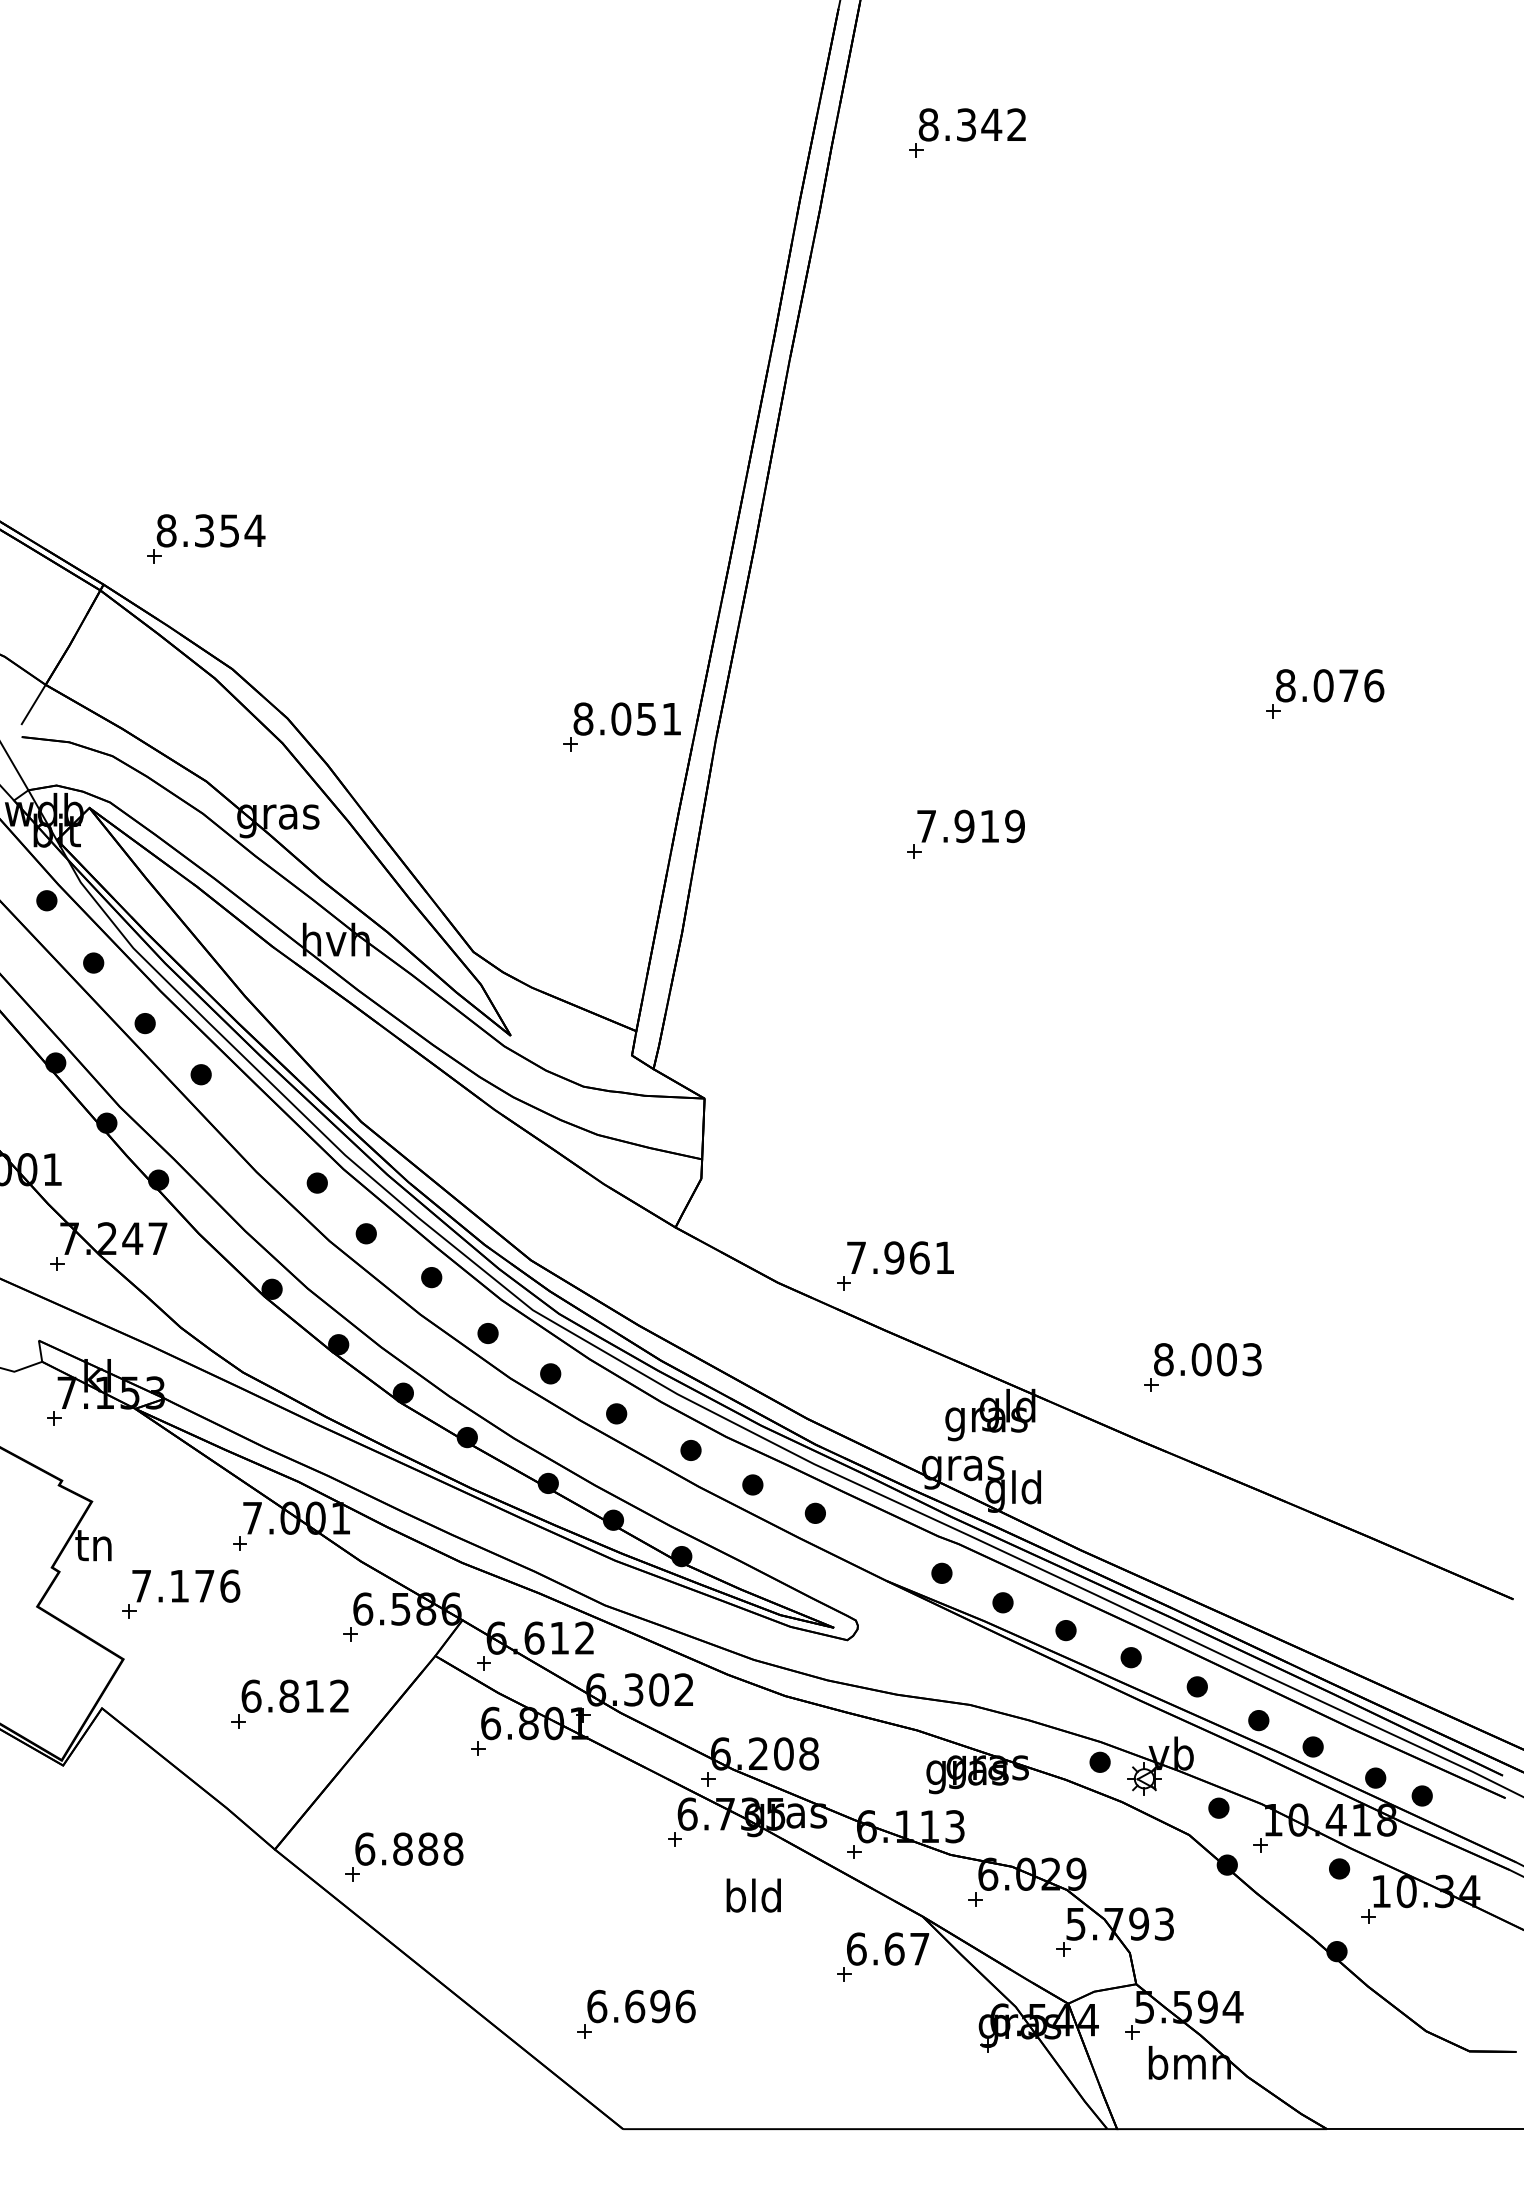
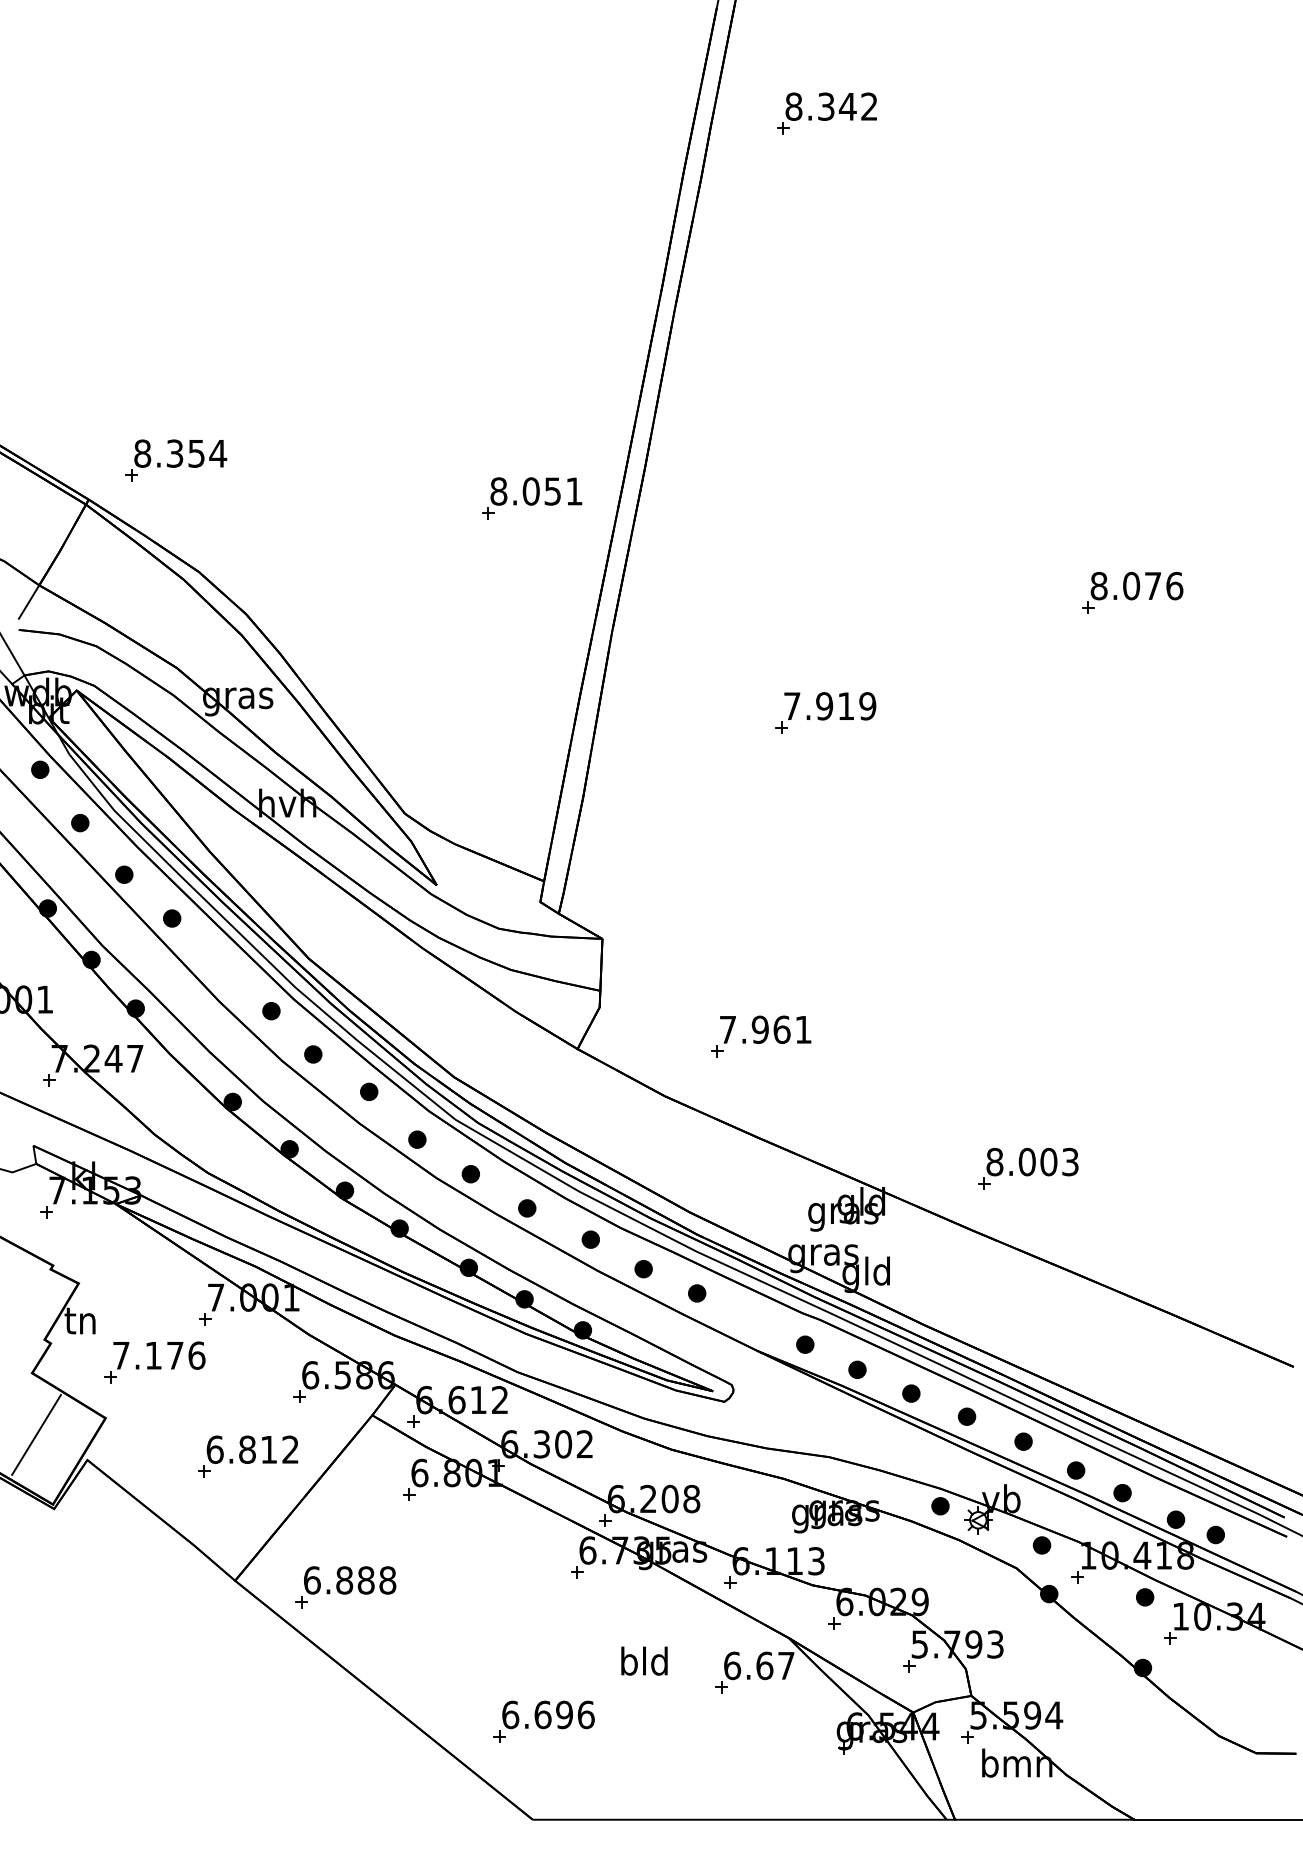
part: (621, 726) -> (531, 497), moved
part: (895, 1265) -> (761, 1036), moved
line: (42, 1678) -> (36, 1434), added
text: (753, 1895) -> (644, 1661), moved

